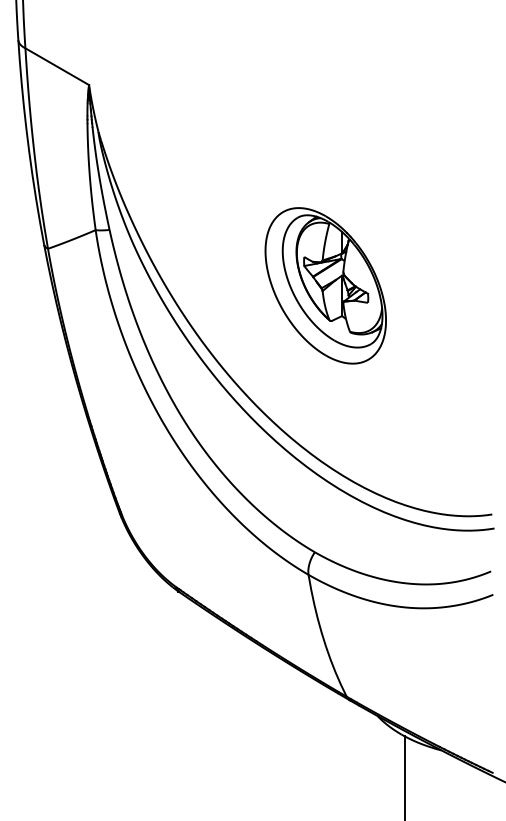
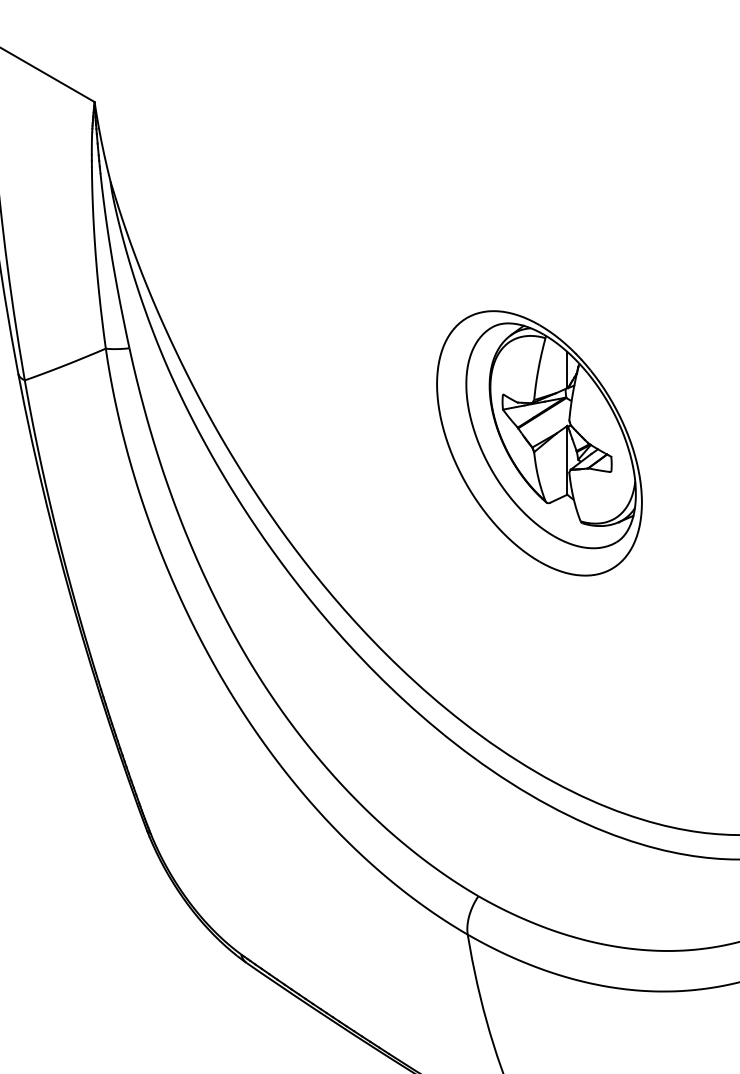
part: (325, 285) -> (539, 442), moved

